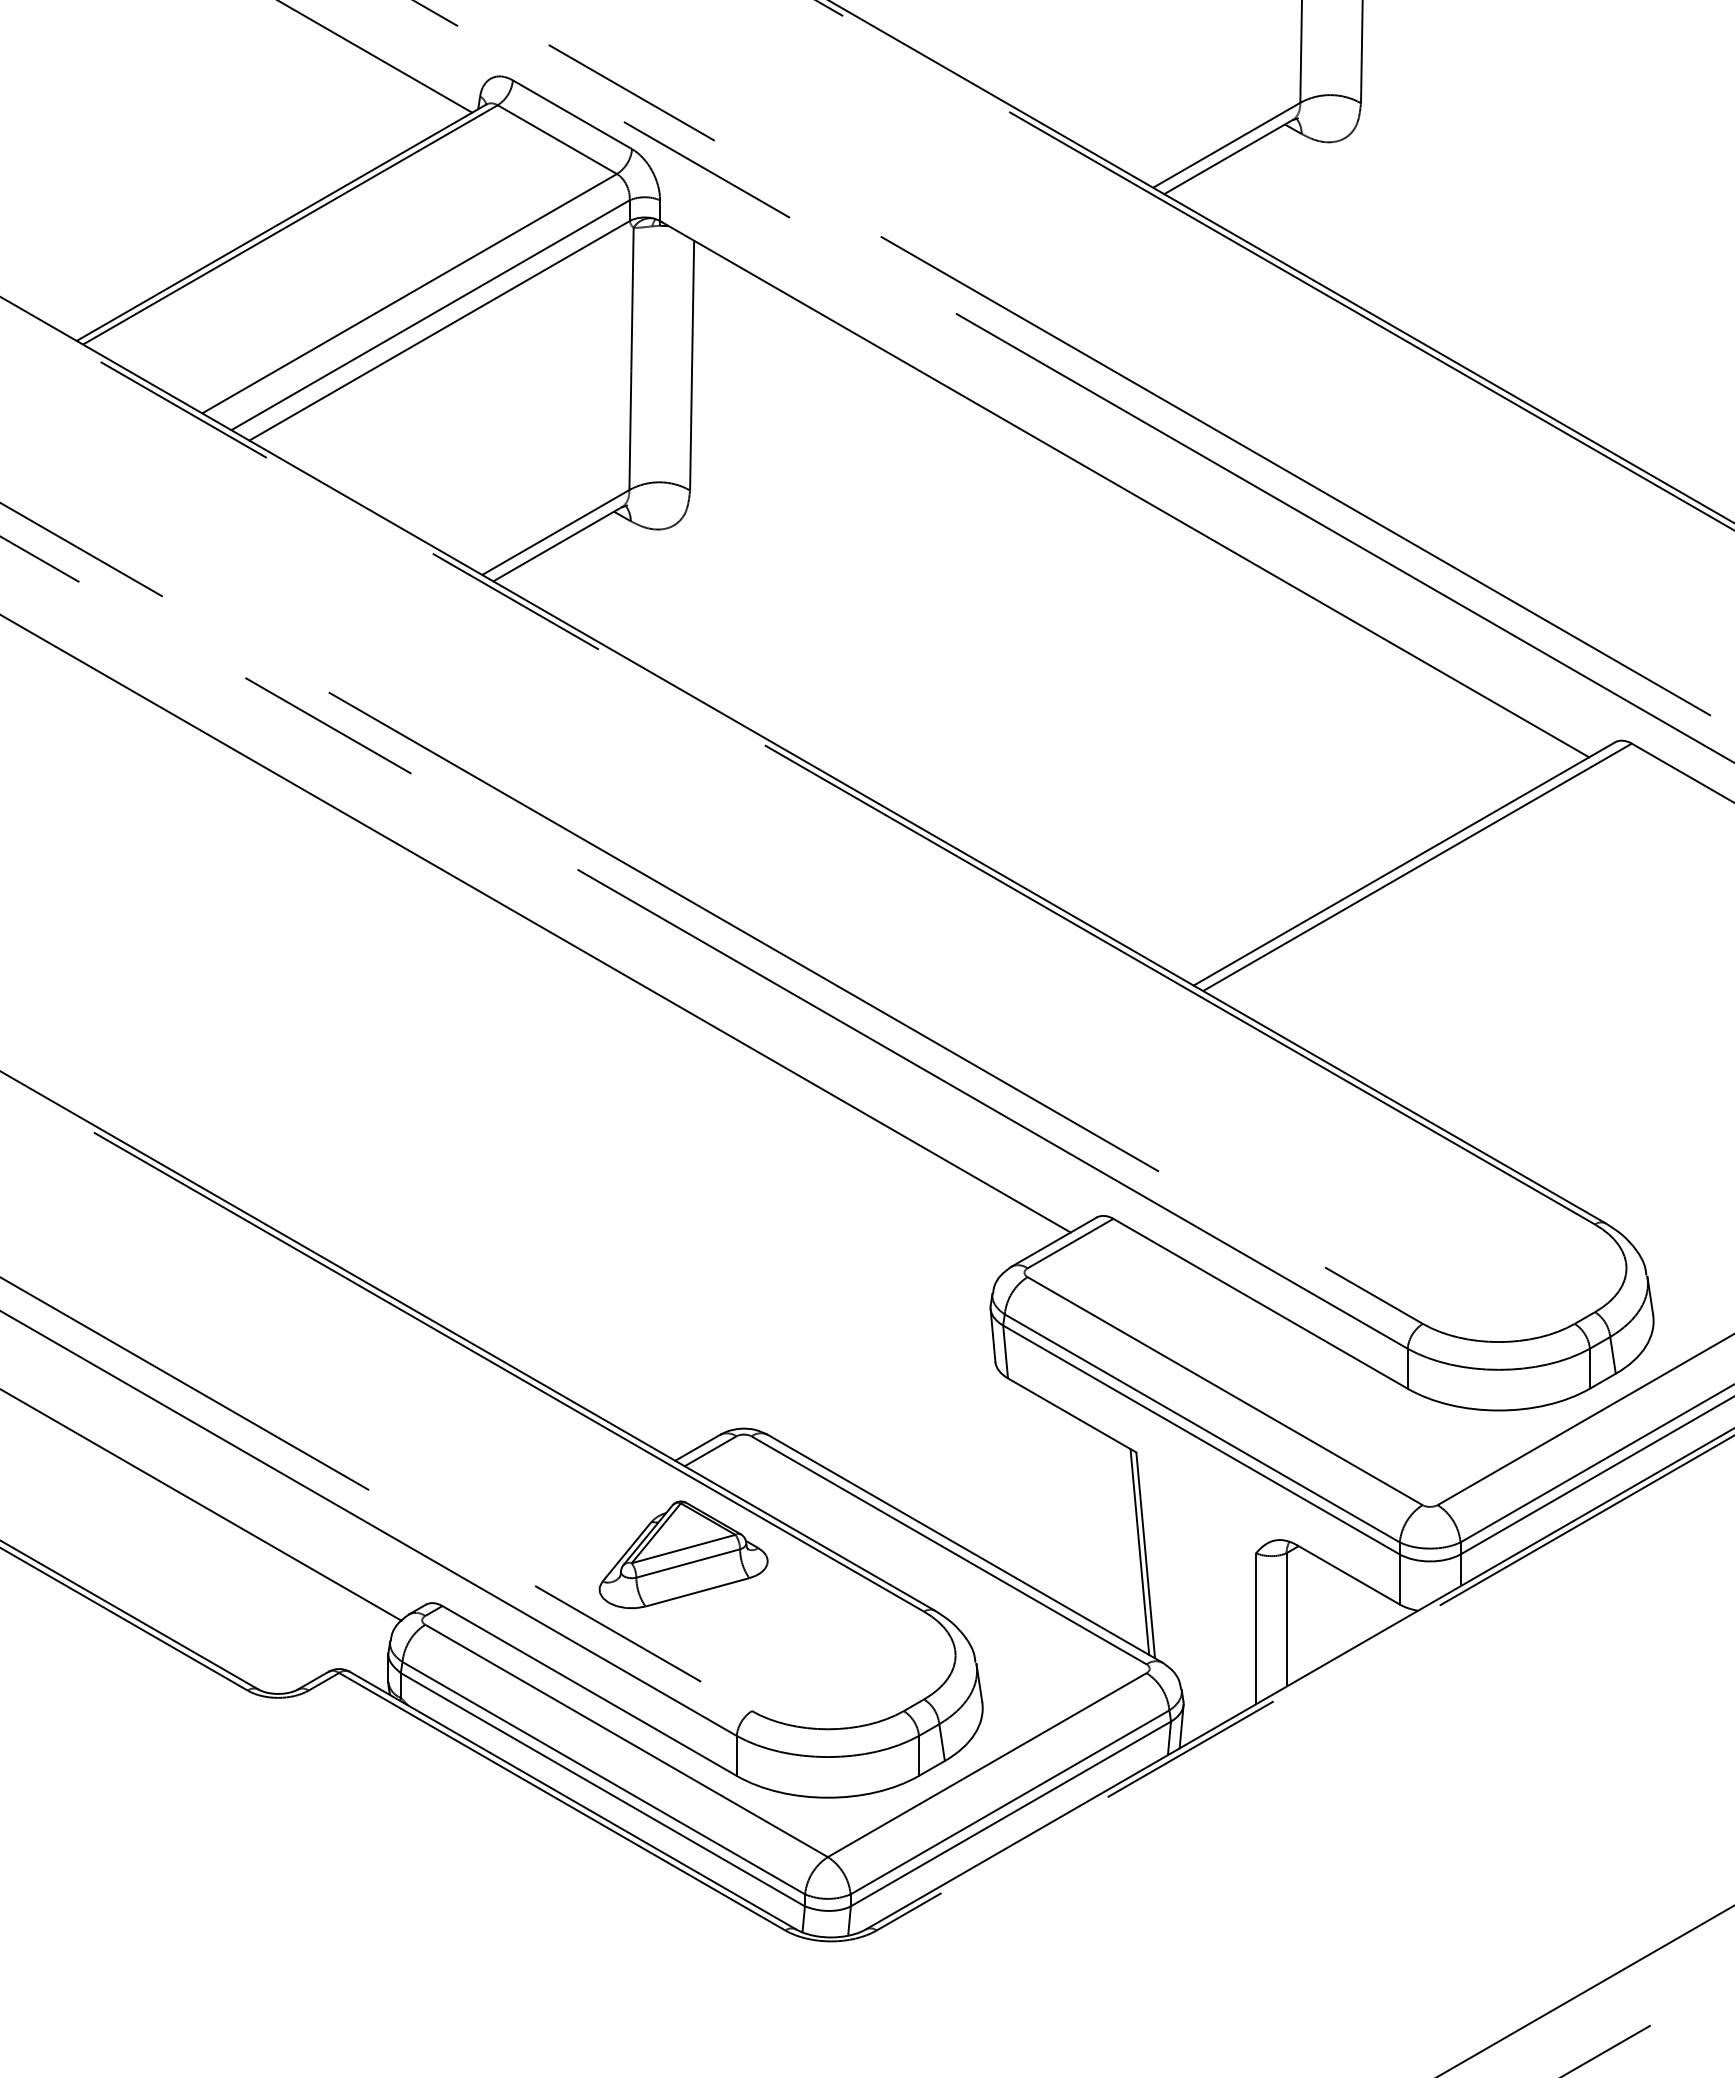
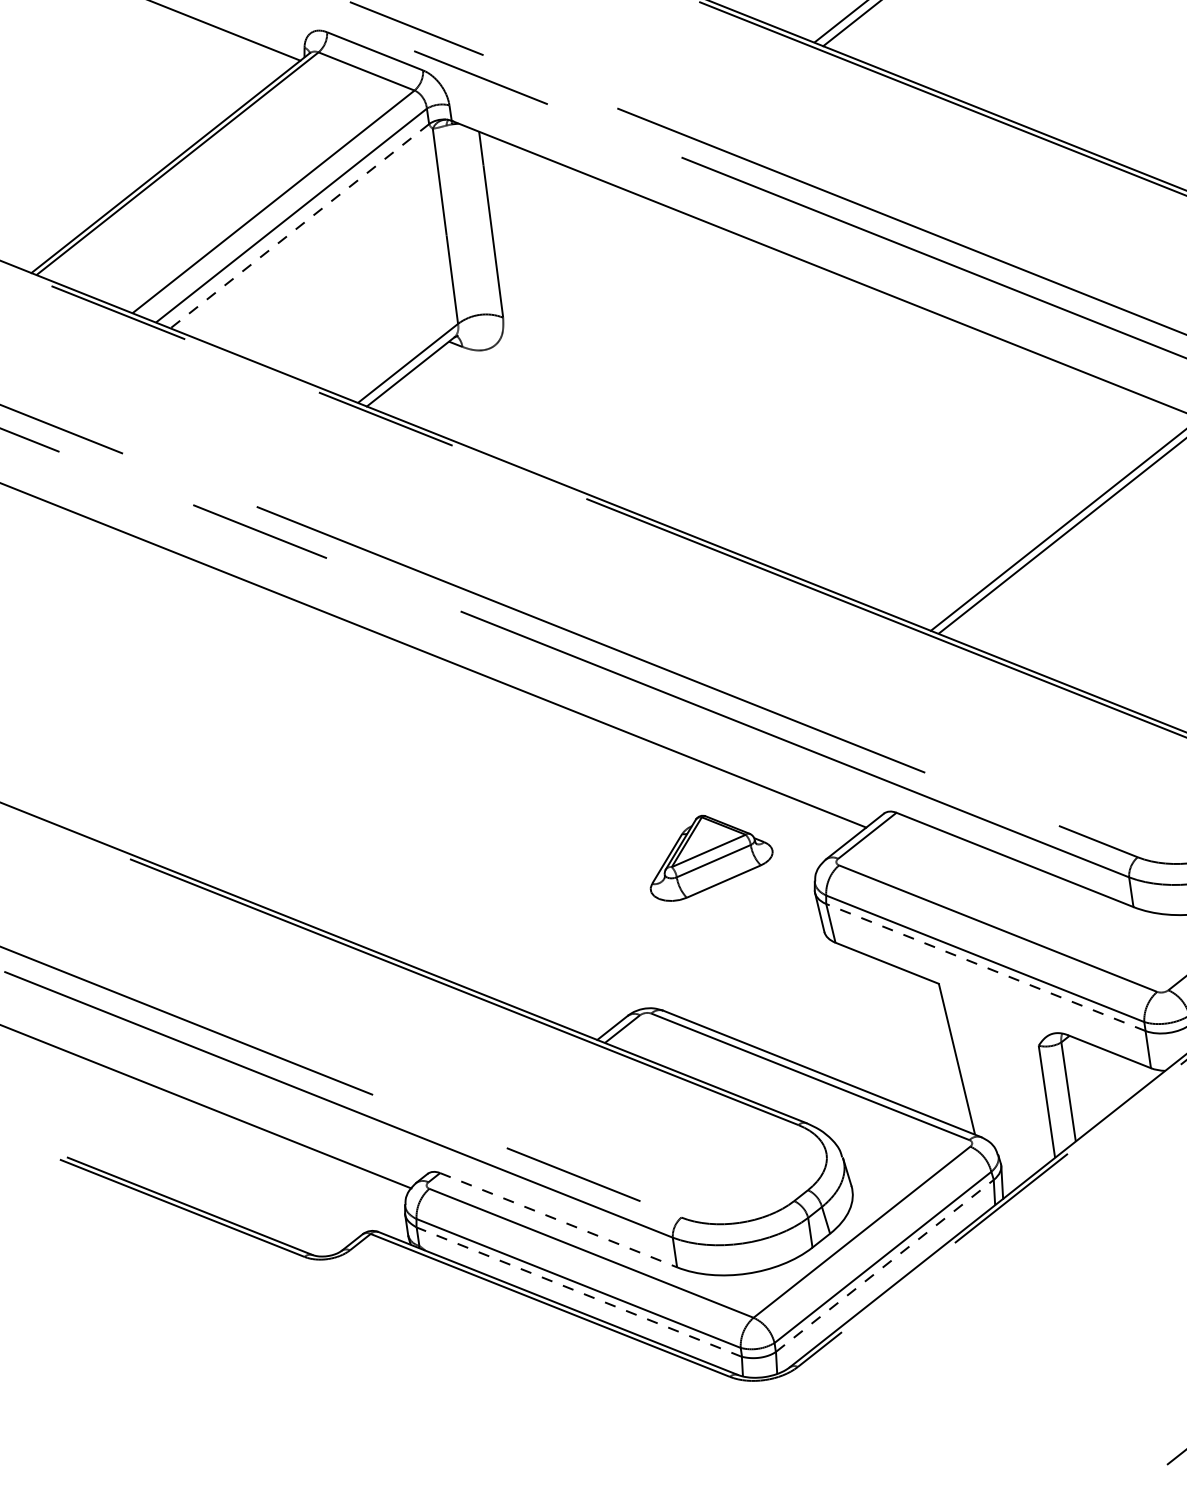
line: (439, 330) -> (299, 226), solid -> dashed
line: (1201, 1439) -> (985, 967), solid -> dashed
line: (1139, 1551) -> (951, 1057), removed
part: (683, 1554) -> (709, 855), moved
line: (589, 1690) -> (558, 1219), solid -> dashed
line: (602, 1789) -> (578, 1291), solid -> dashed
line: (1010, 1813) -> (884, 1265), solid -> dashed

